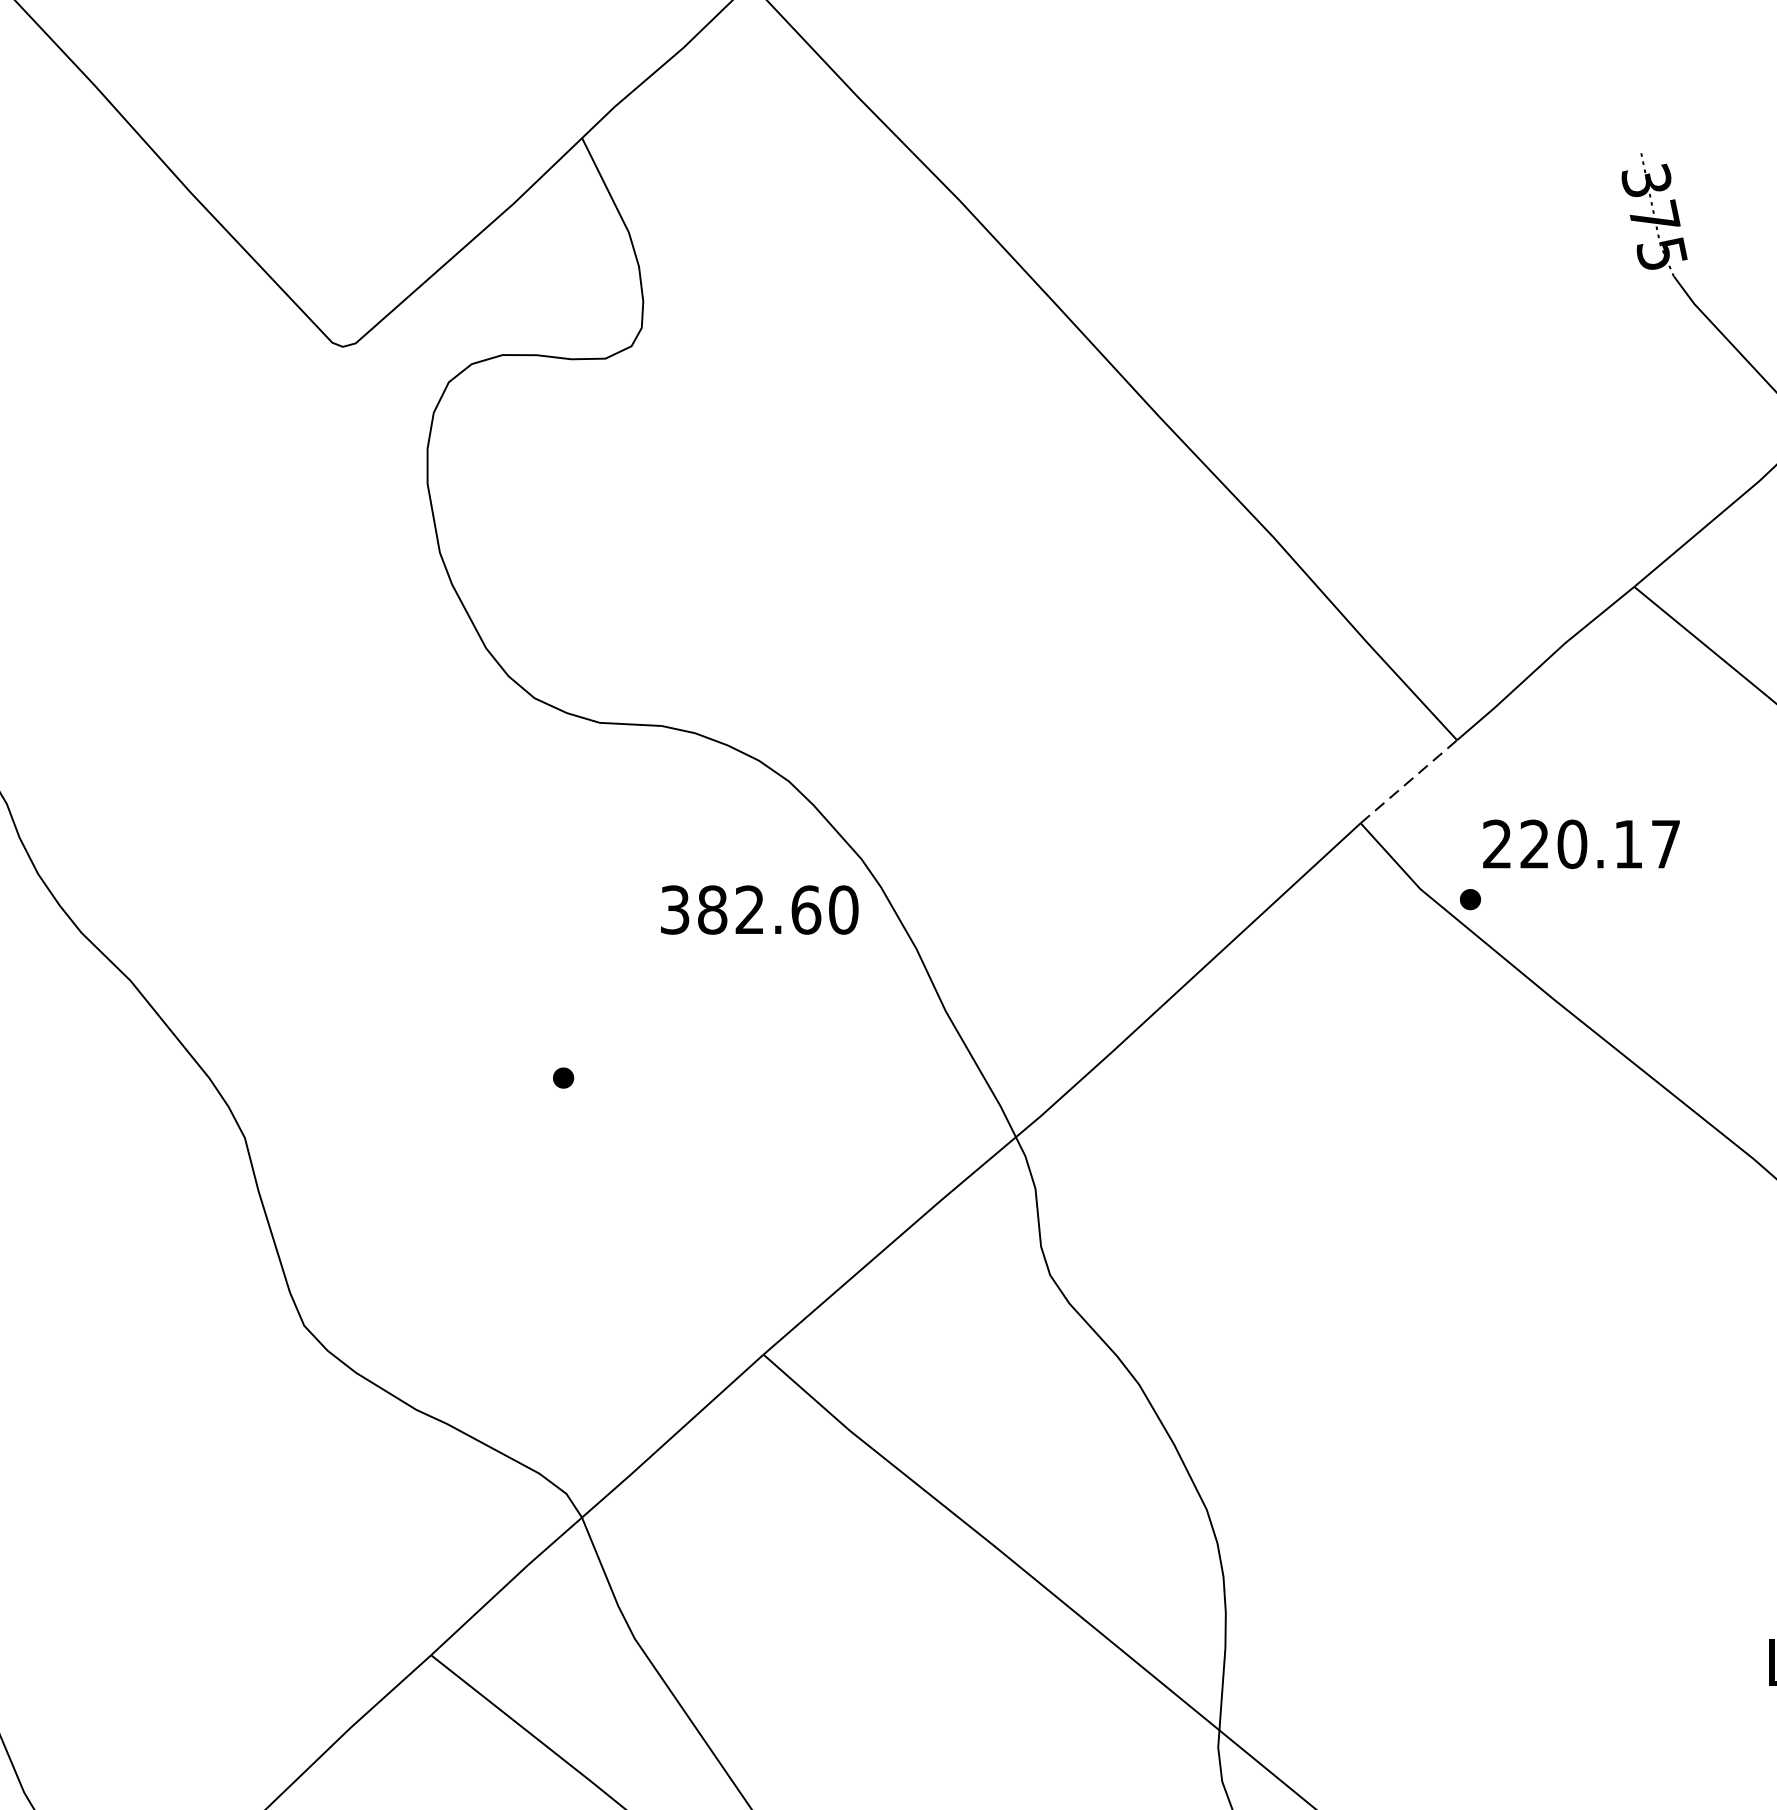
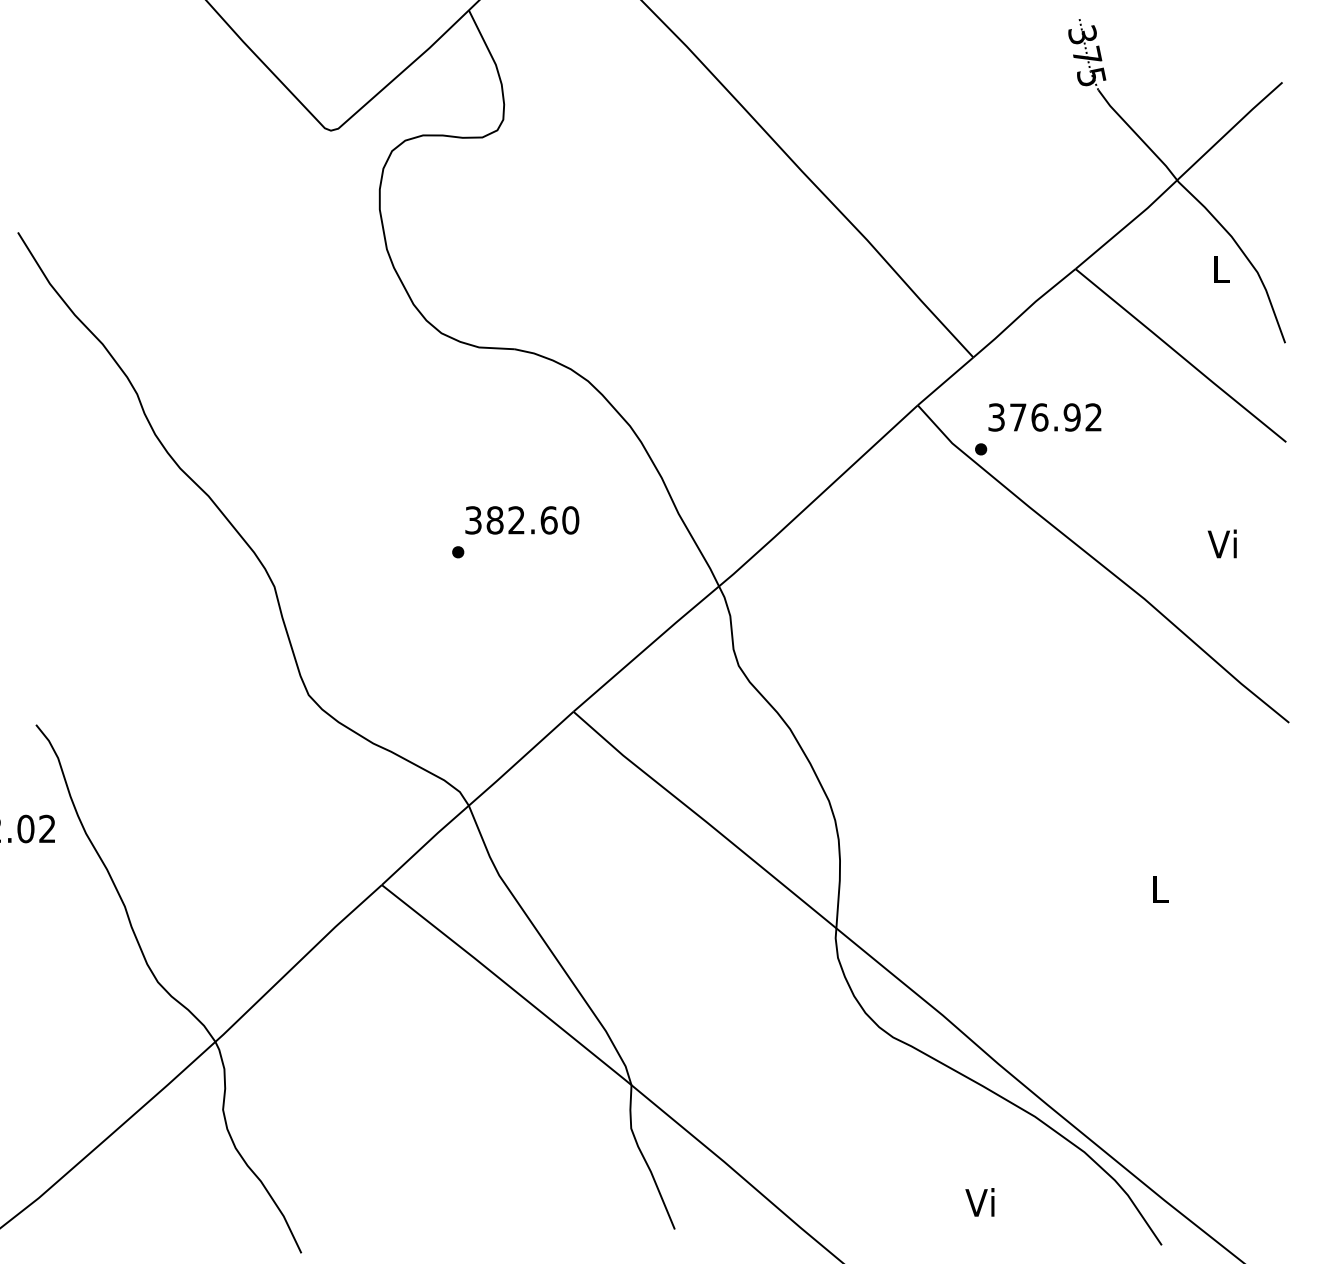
line: (1408, 781) -> (945, 381), dashed -> solid
text: (1580, 844) -> (1044, 417), 220.17 -> 376.92
text: (760, 910) -> (522, 520), moved

